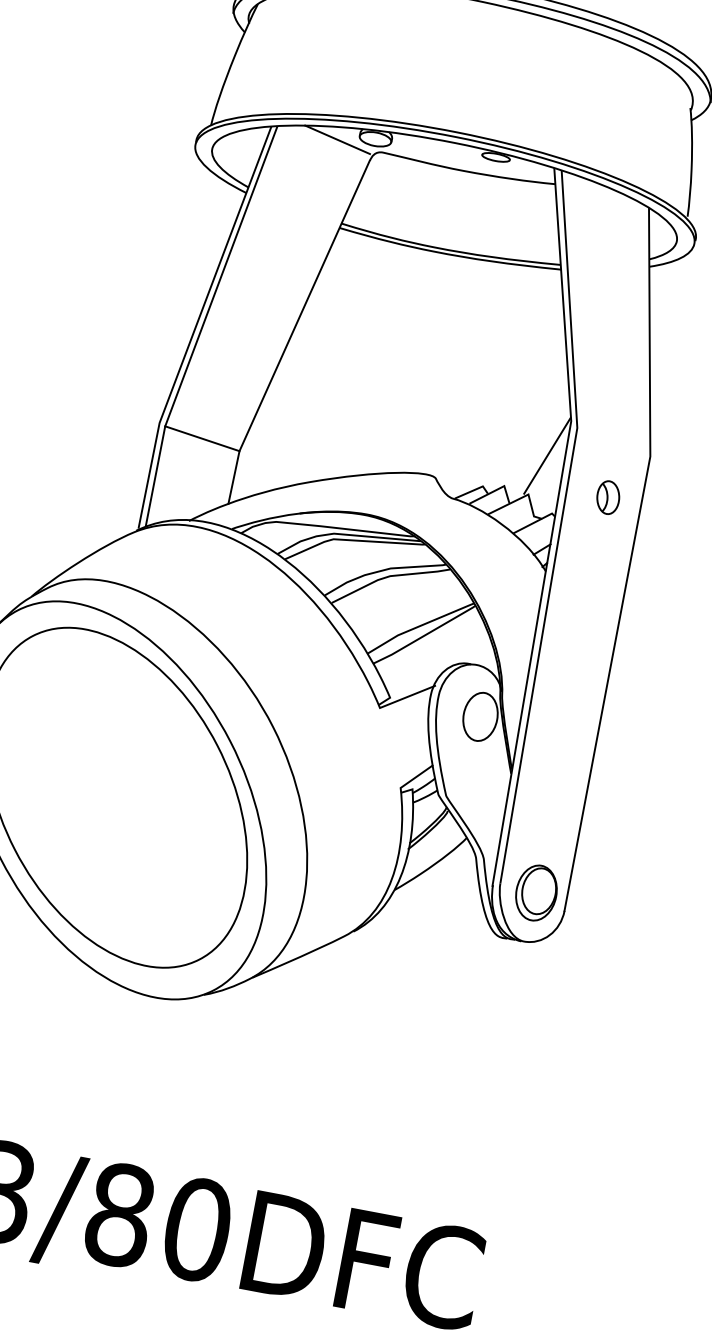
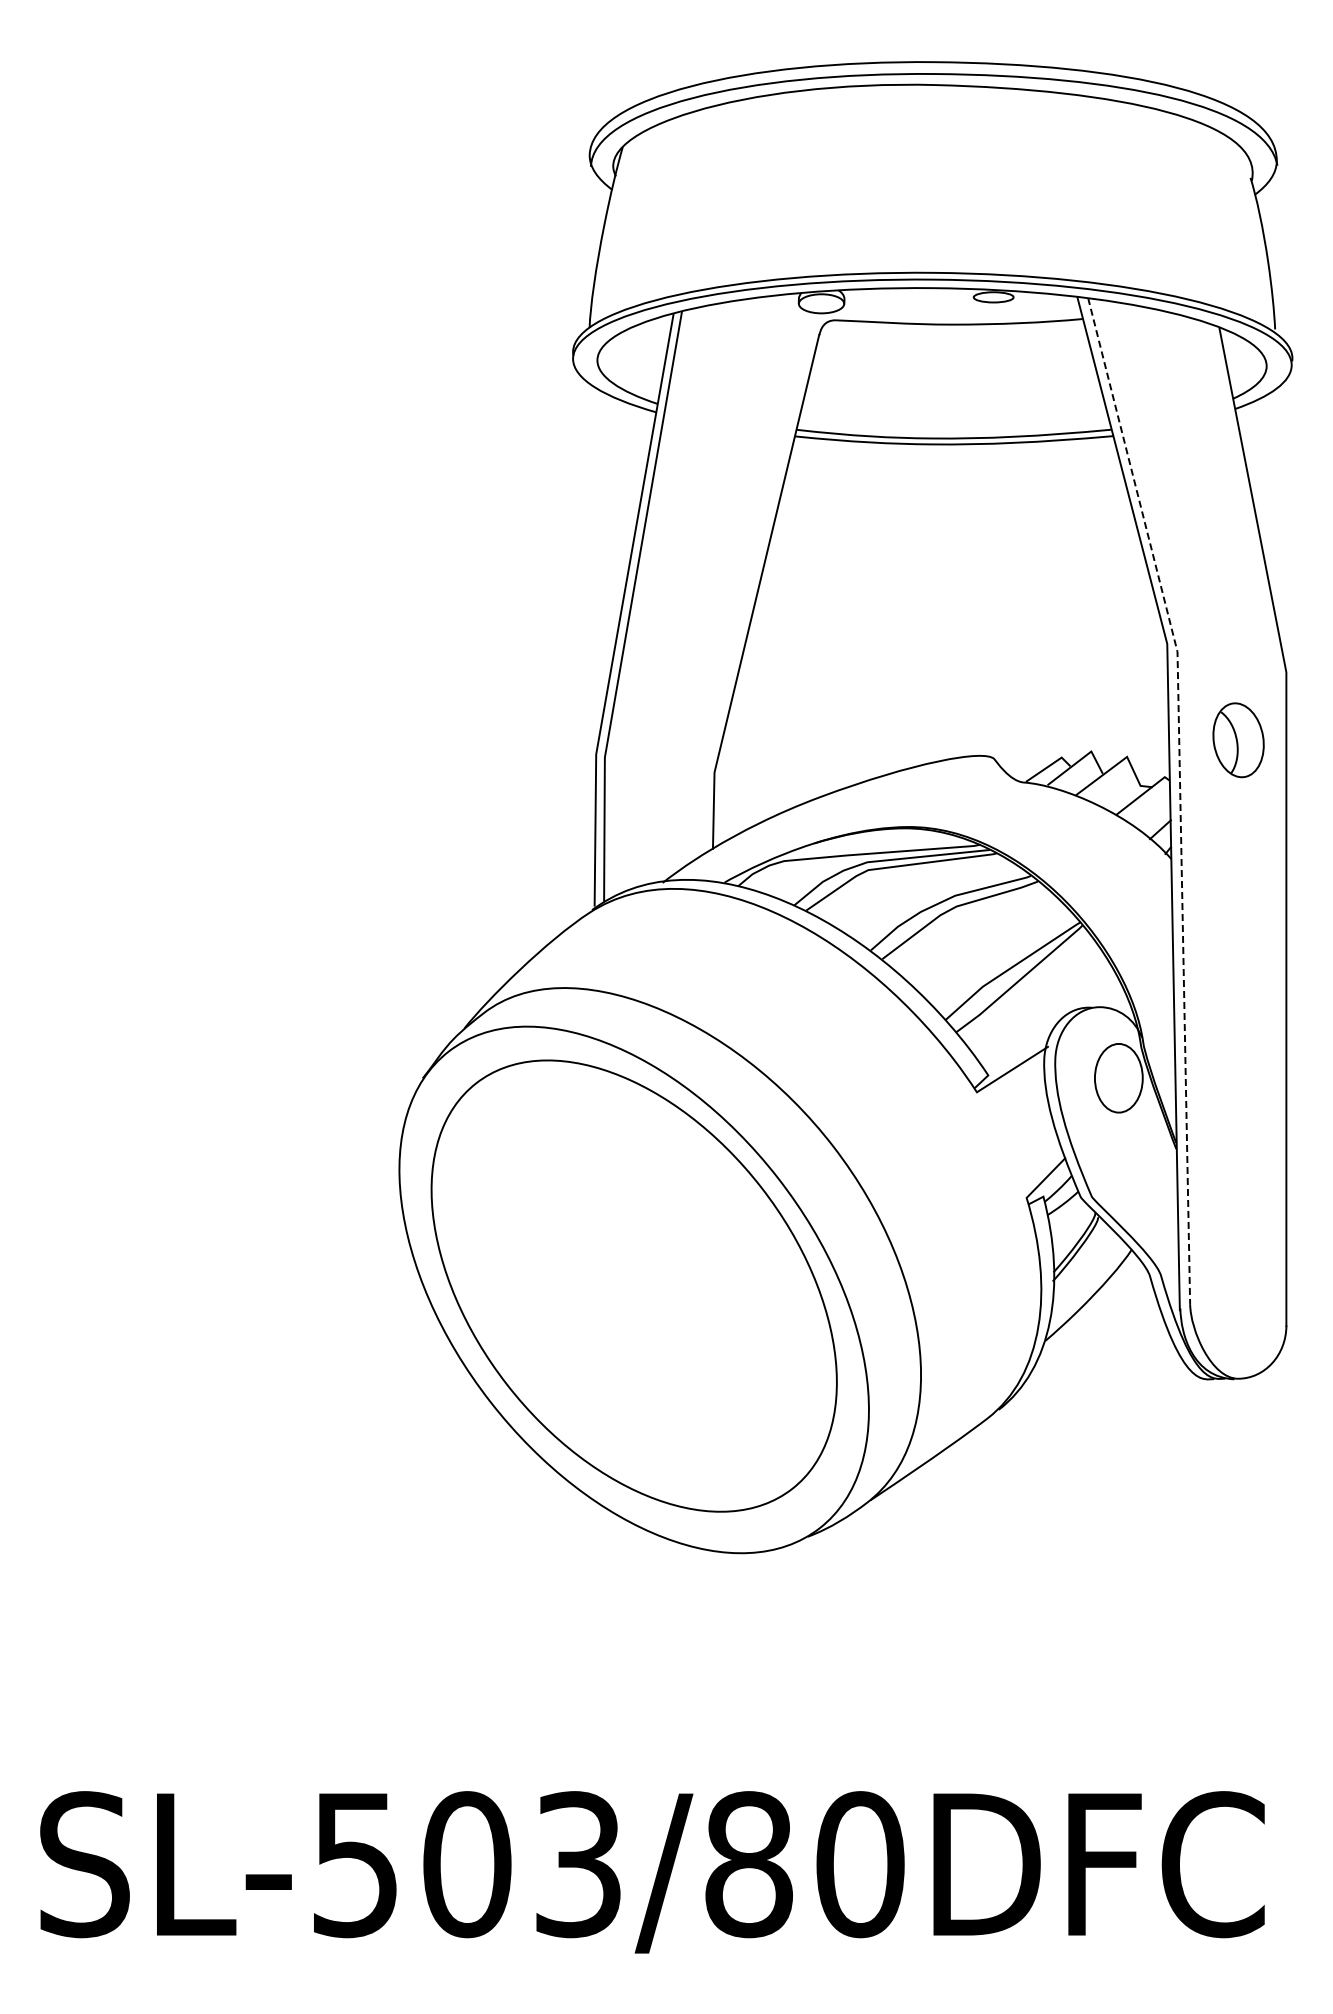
line: (337, 139) -> (768, 314), removed
line: (202, 438) -> (659, 764), removed
line: (547, 455) -> (1143, 697), removed
part: (608, 497) -> (1238, 740), size x1.6
line: (560, 528) -> (1180, 795), solid -> dashed
part: (536, 893) -> (1242, 1308), removed

